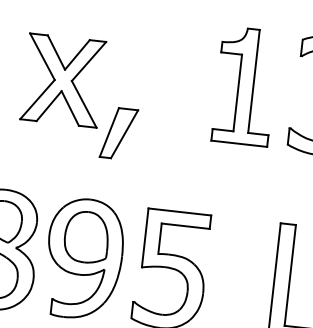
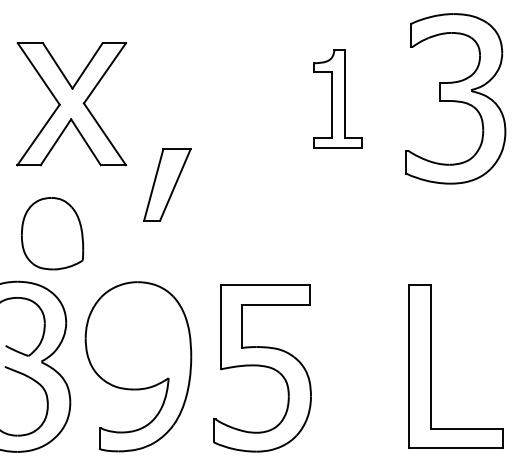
part: (63, 80) -> (71, 104), moved
part: (245, 86) -> (337, 98), size x0.6
part: (86, 237) -> (52, 233), moved

